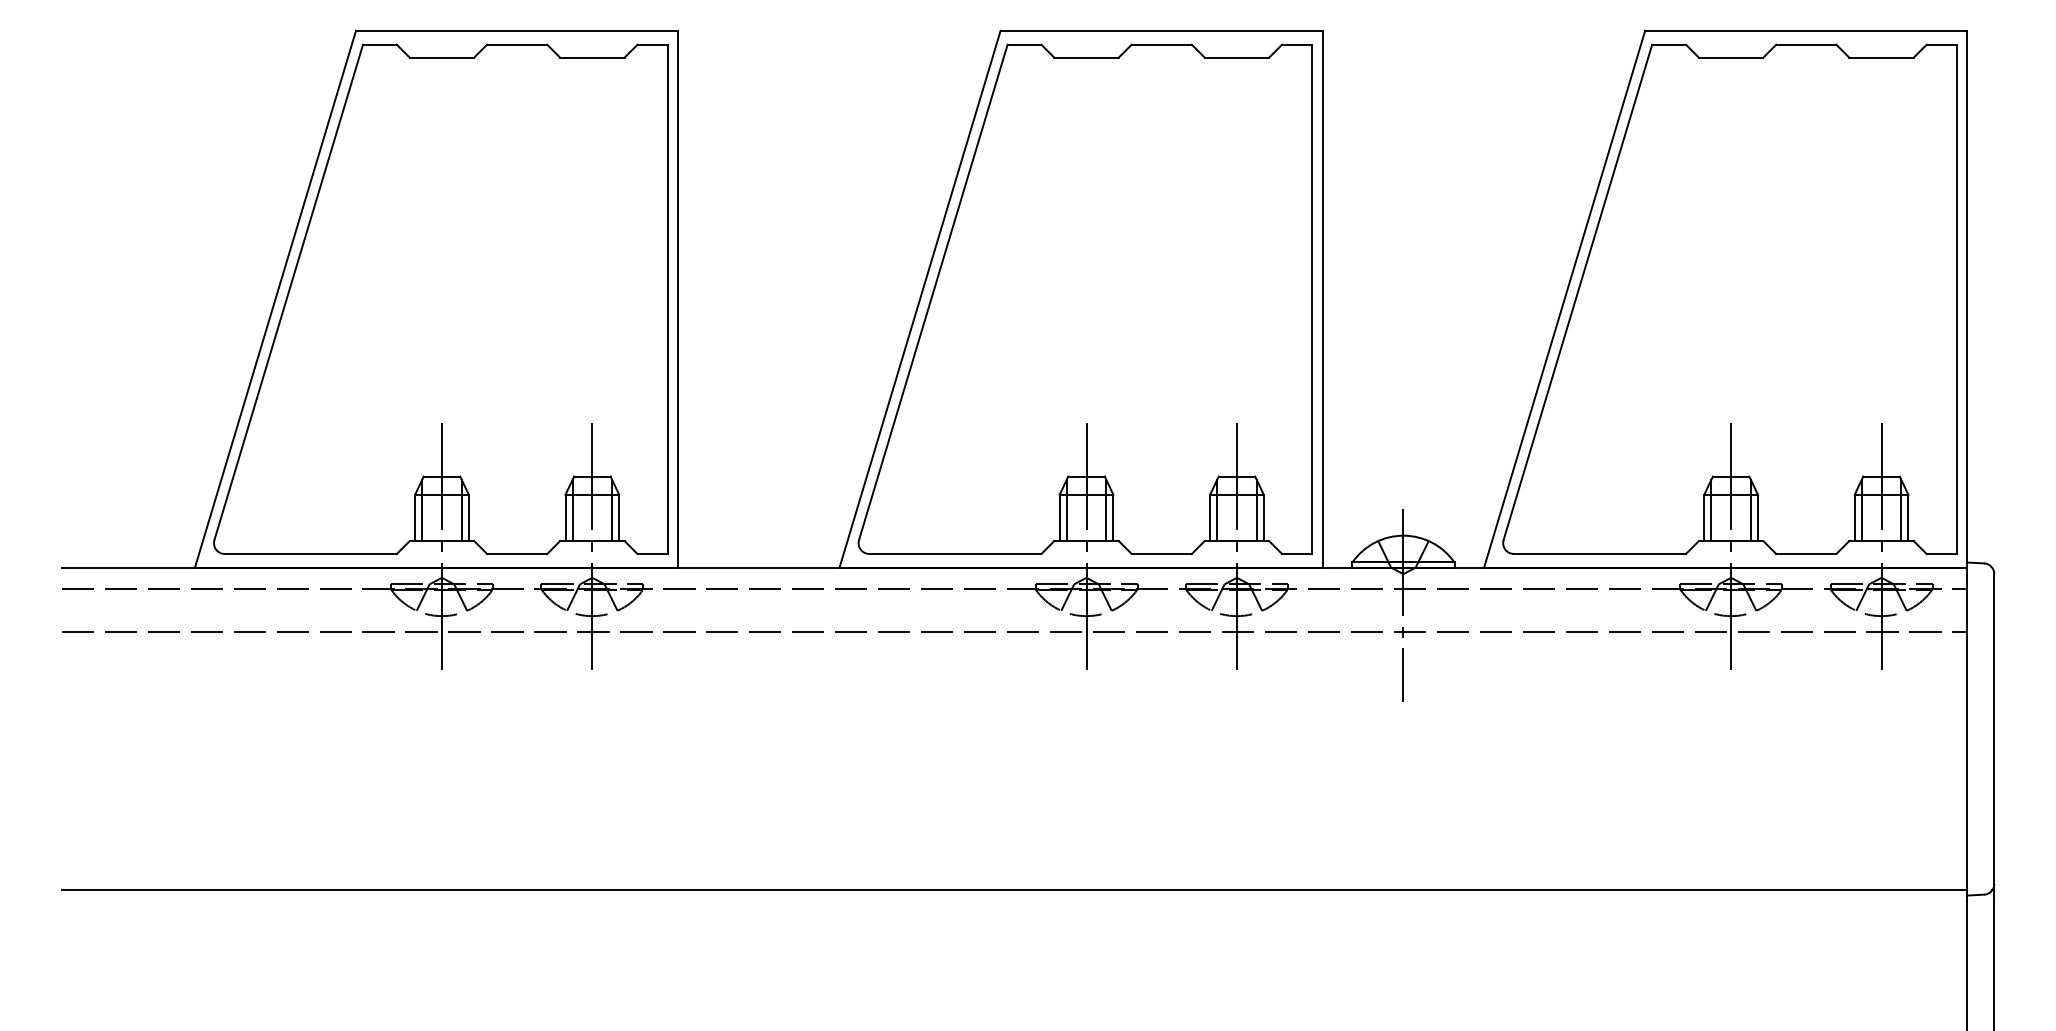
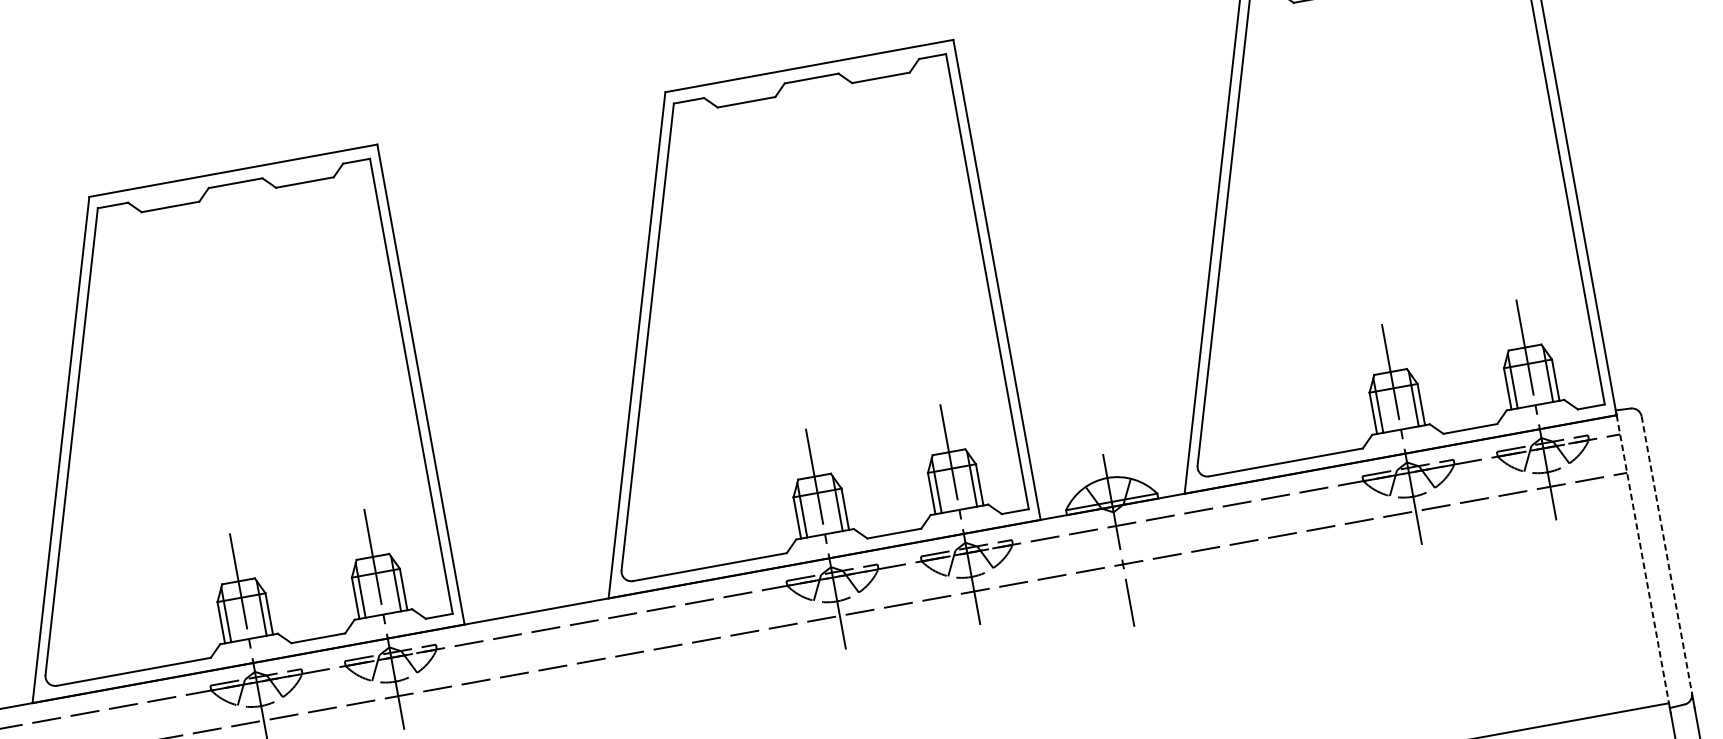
line: (1967, 729) -> (1642, 559), solid -> dashed
line: (1994, 729) -> (1667, 555), solid -> dashed

